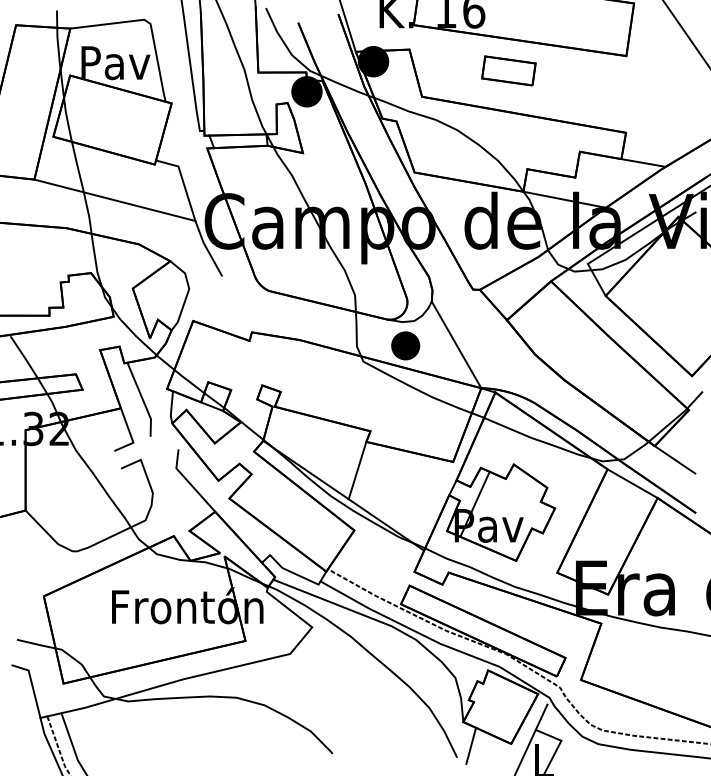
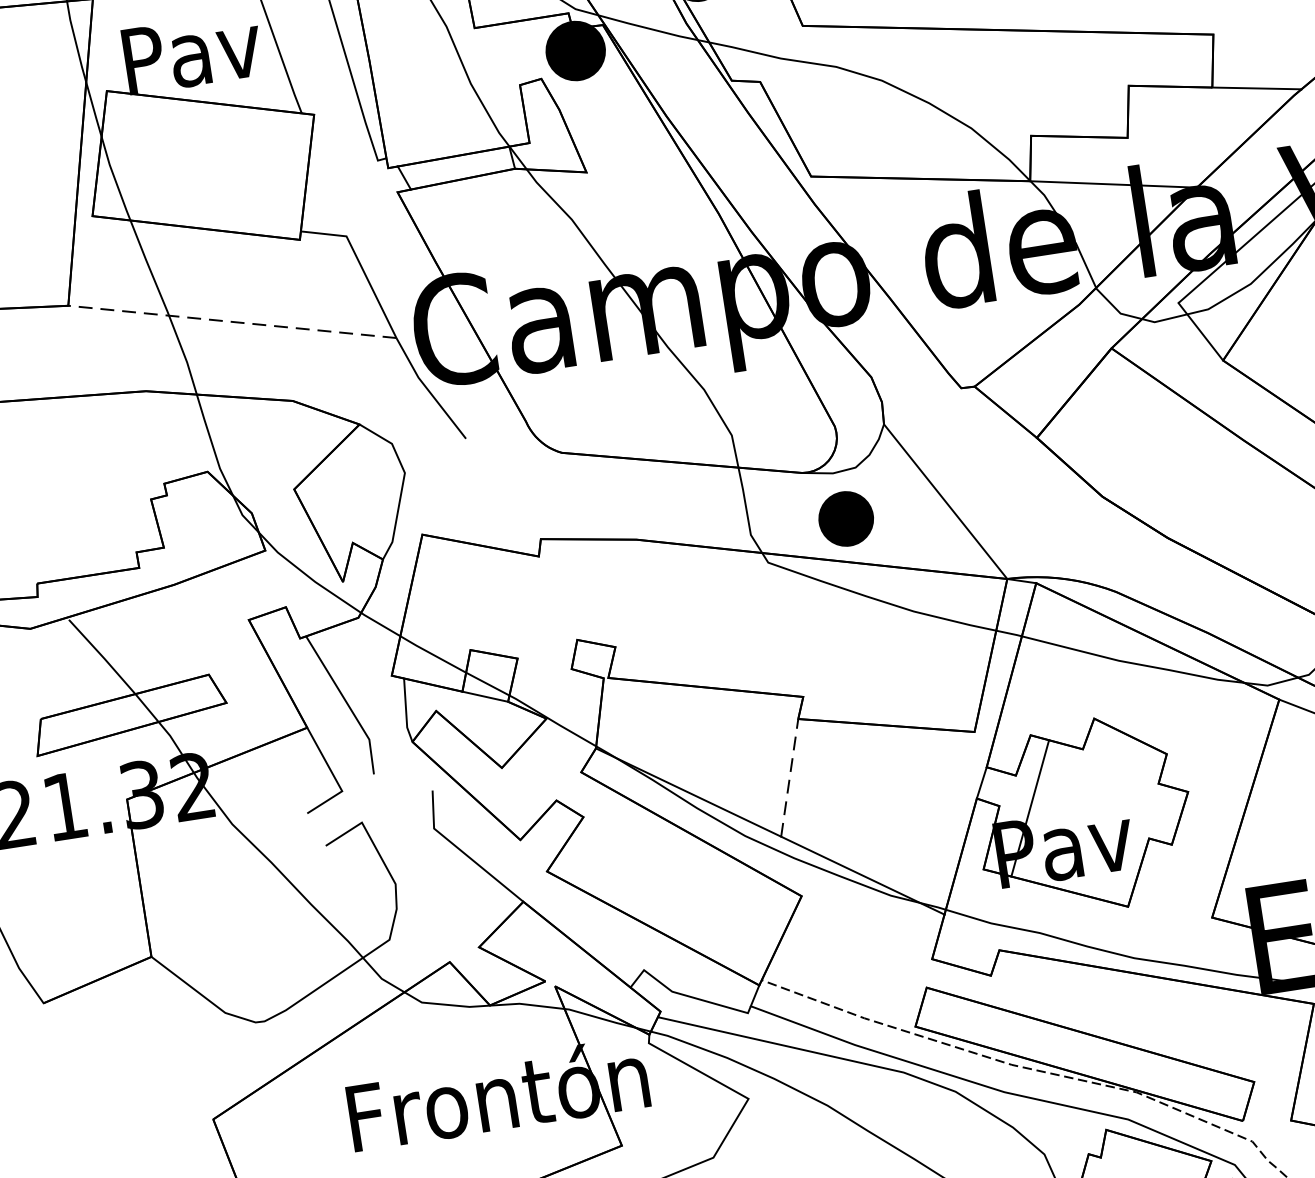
line: (114, 200) -> (231, 322), solid -> dashed
line: (357, 470) -> (789, 777), solid -> dashed

